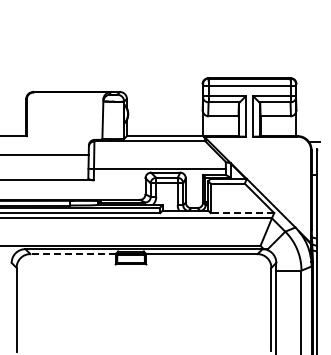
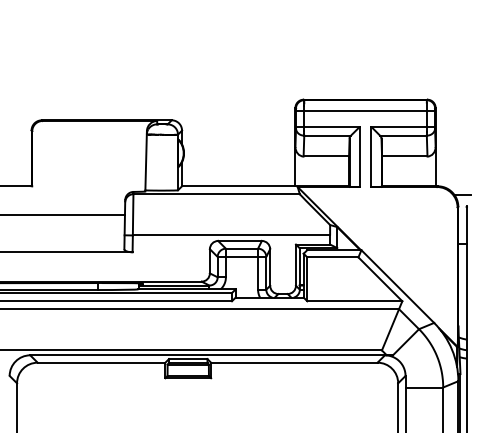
line: (242, 213) -> (354, 301), dashed -> solid
line: (73, 254) -> (102, 363), dashed -> solid

